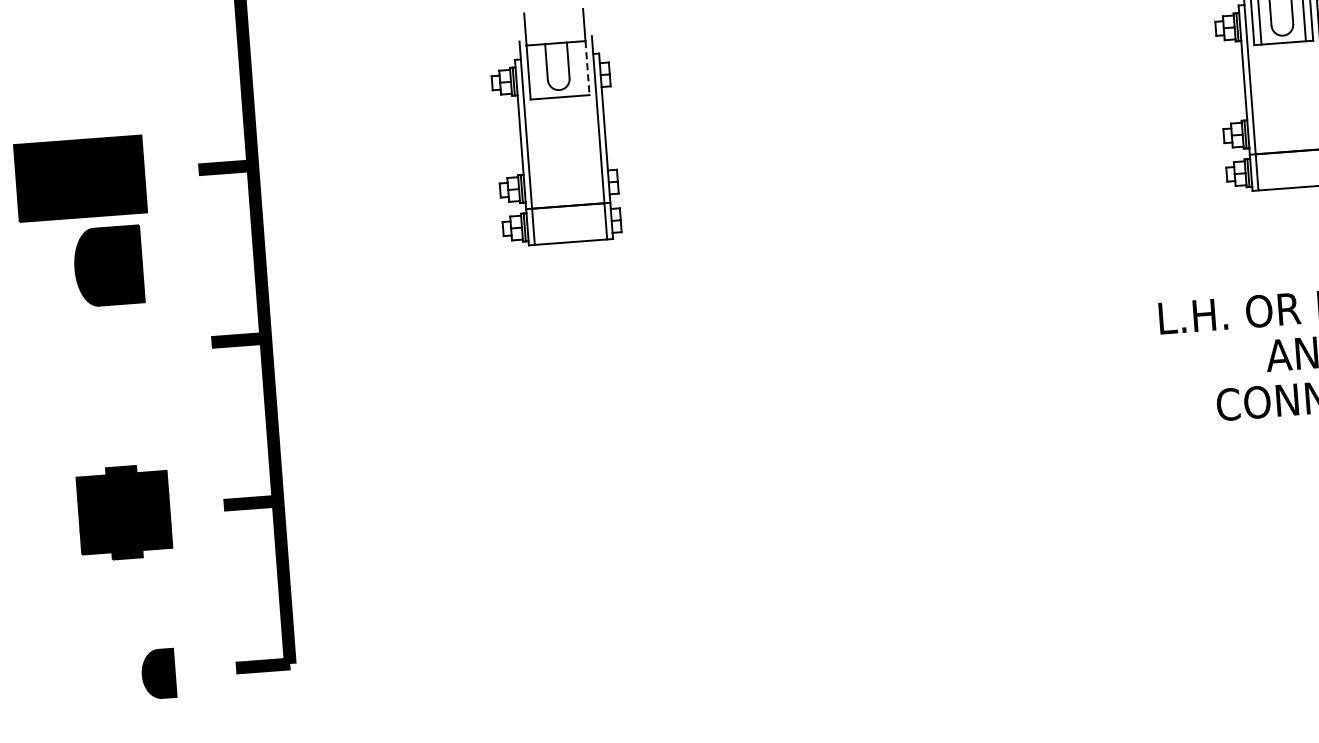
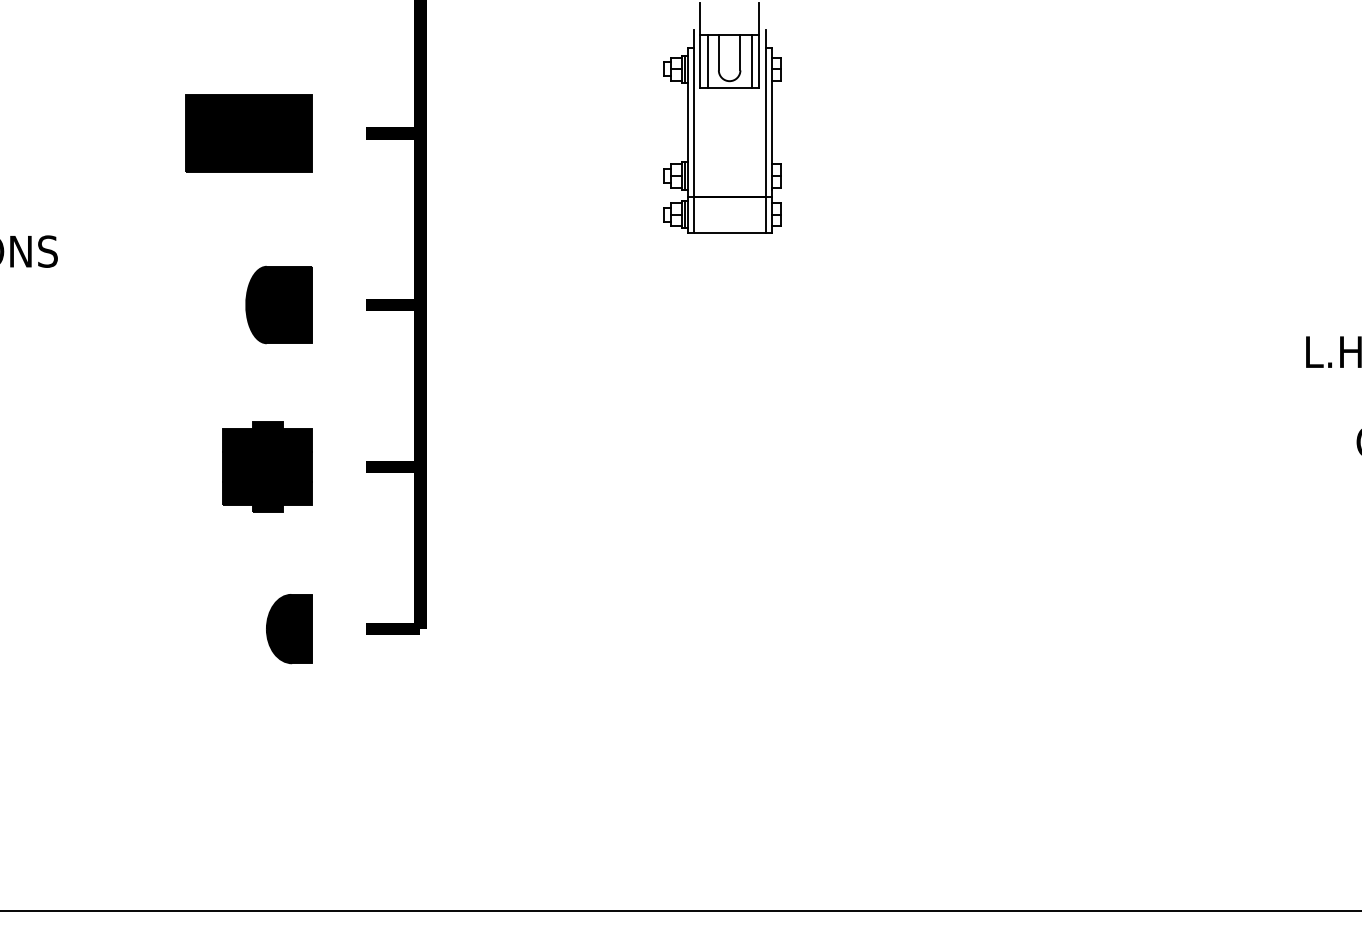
line: (580, 68) -> (751, 61), added
line: (587, 68) -> (758, 61), dashed -> solid
line: (535, 71) -> (707, 61), added
part: (107, 265) -> (278, 304), moved
part: (158, 674) -> (289, 629), size x1.43

